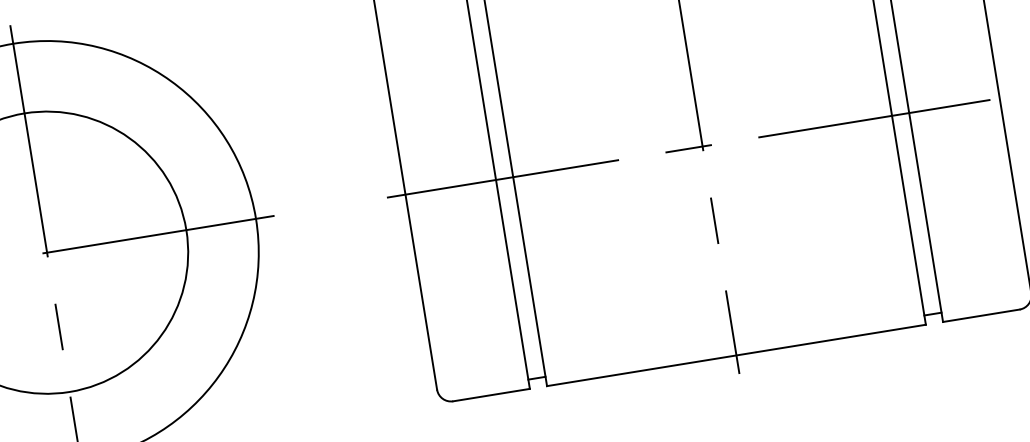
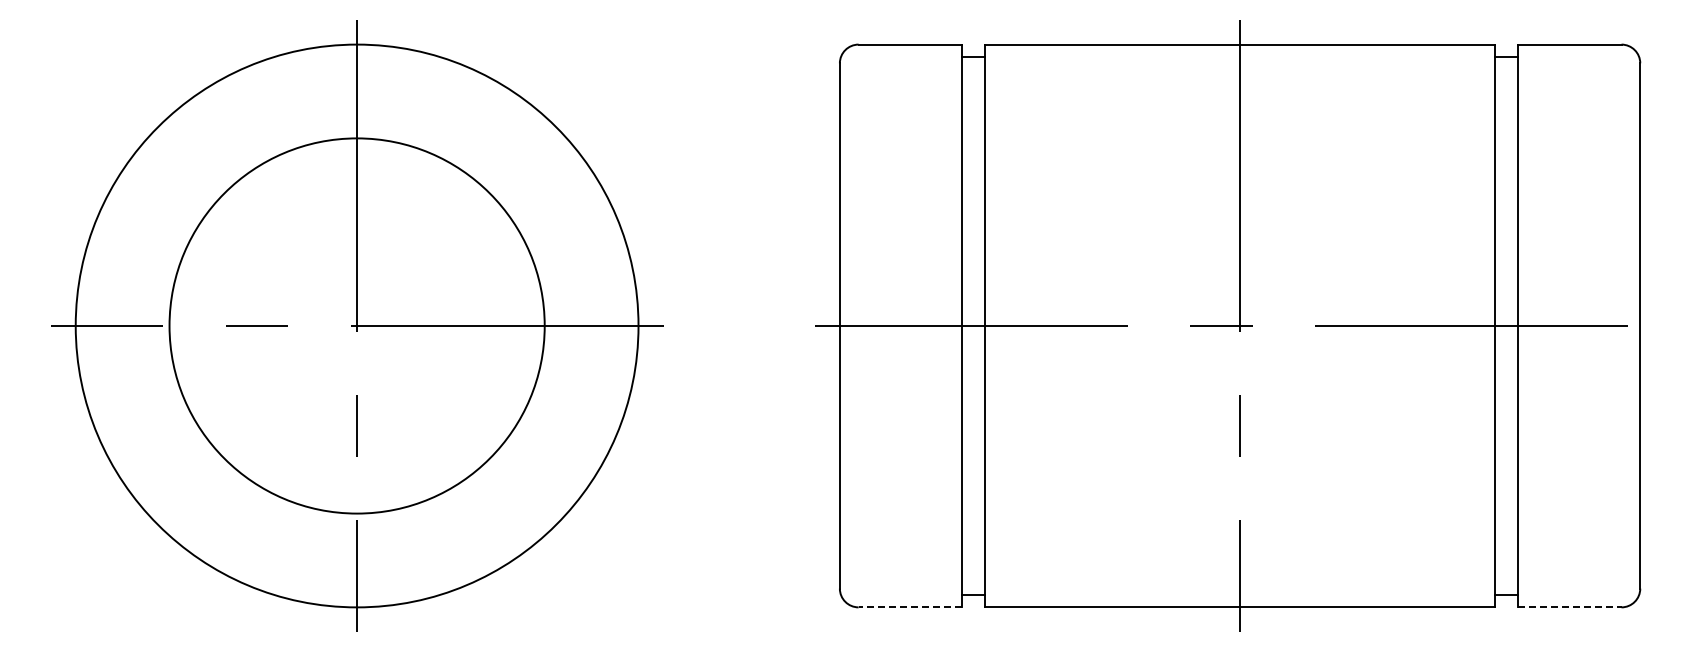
line: (981, 315) -> (1569, 607), solid -> dashed
line: (491, 395) -> (910, 607), solid -> dashed

